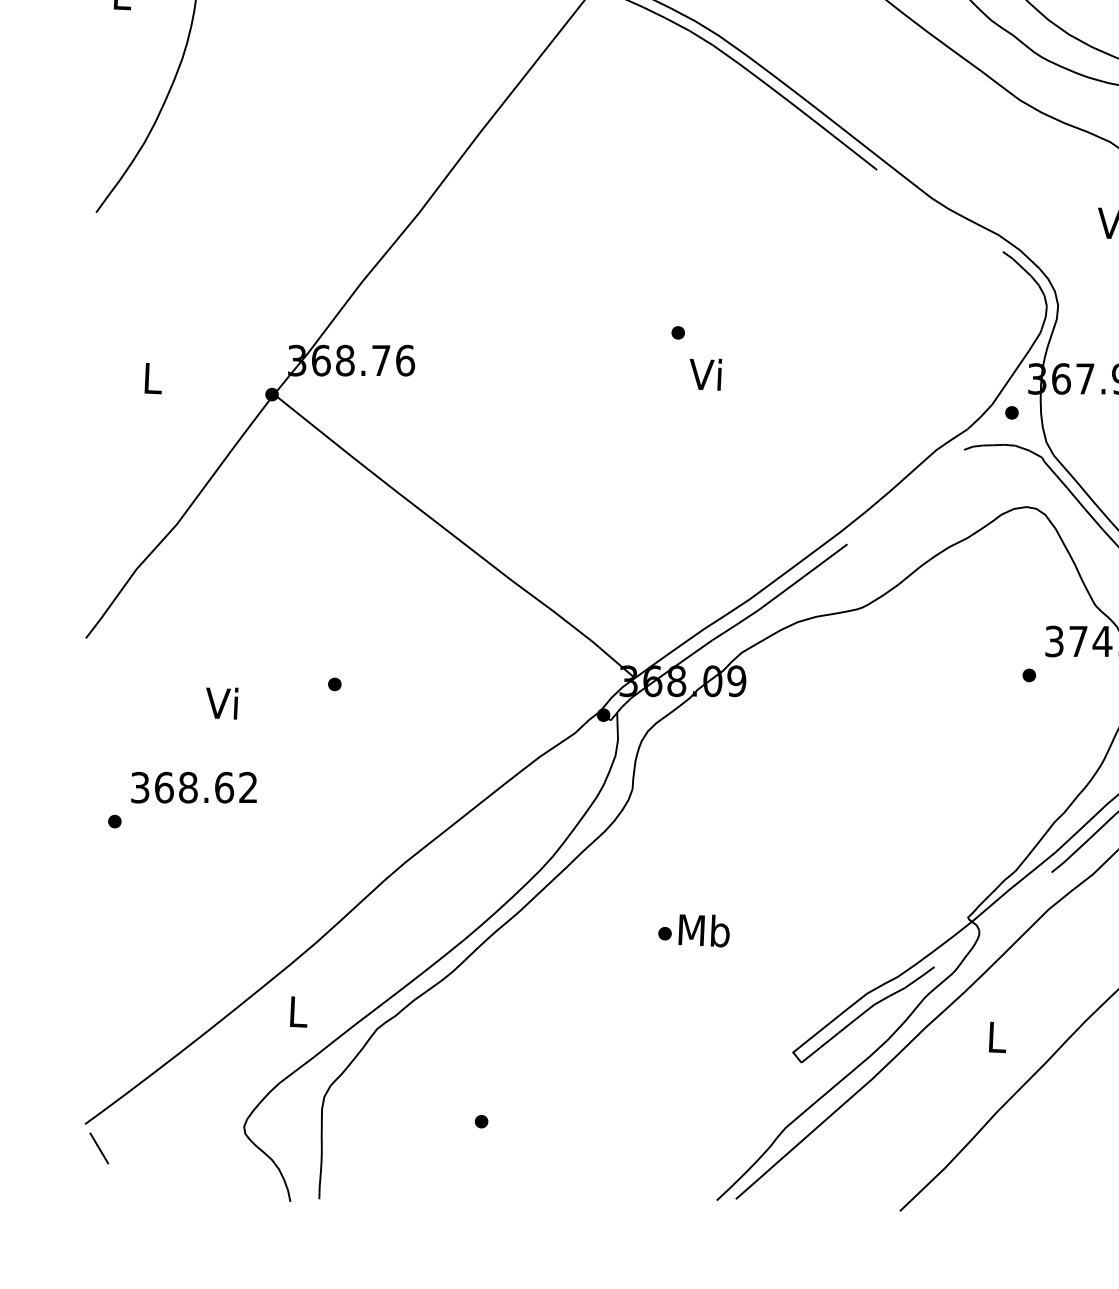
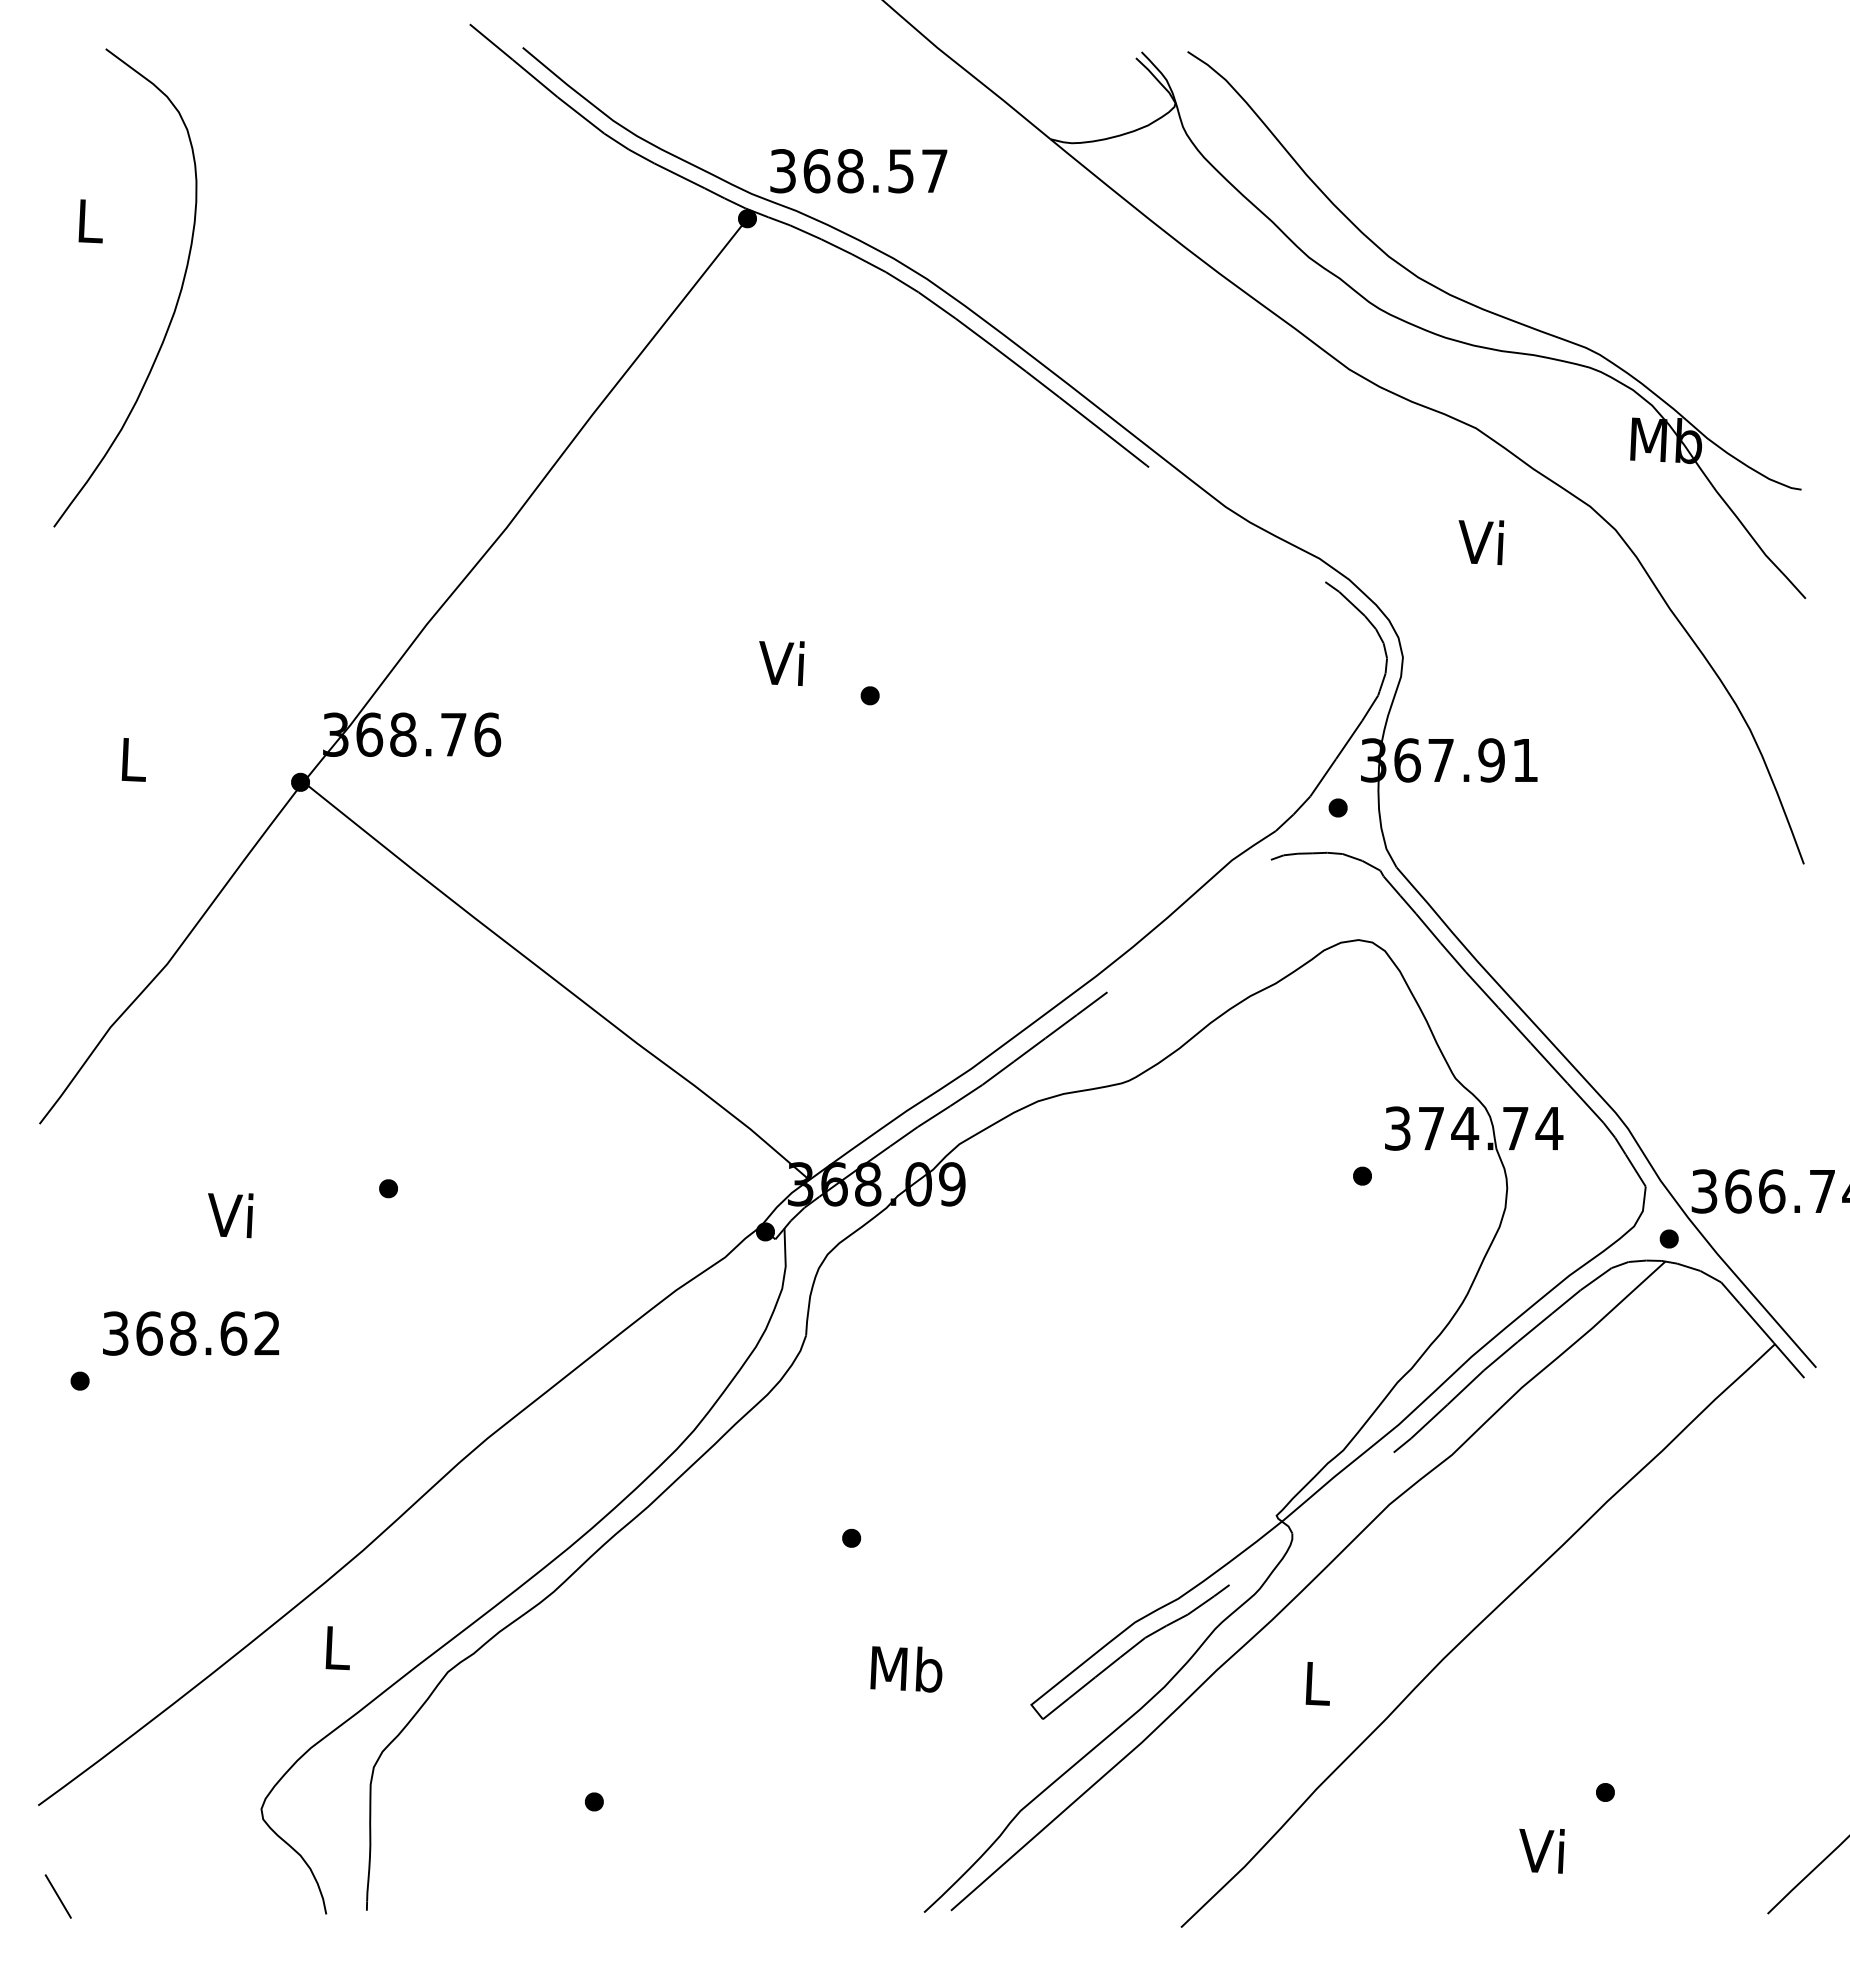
text: (705, 374) -> (781, 663), moved
text: (704, 930) -> (906, 1669), moved
line: (98, 1148) -> (57, 1896), moved

